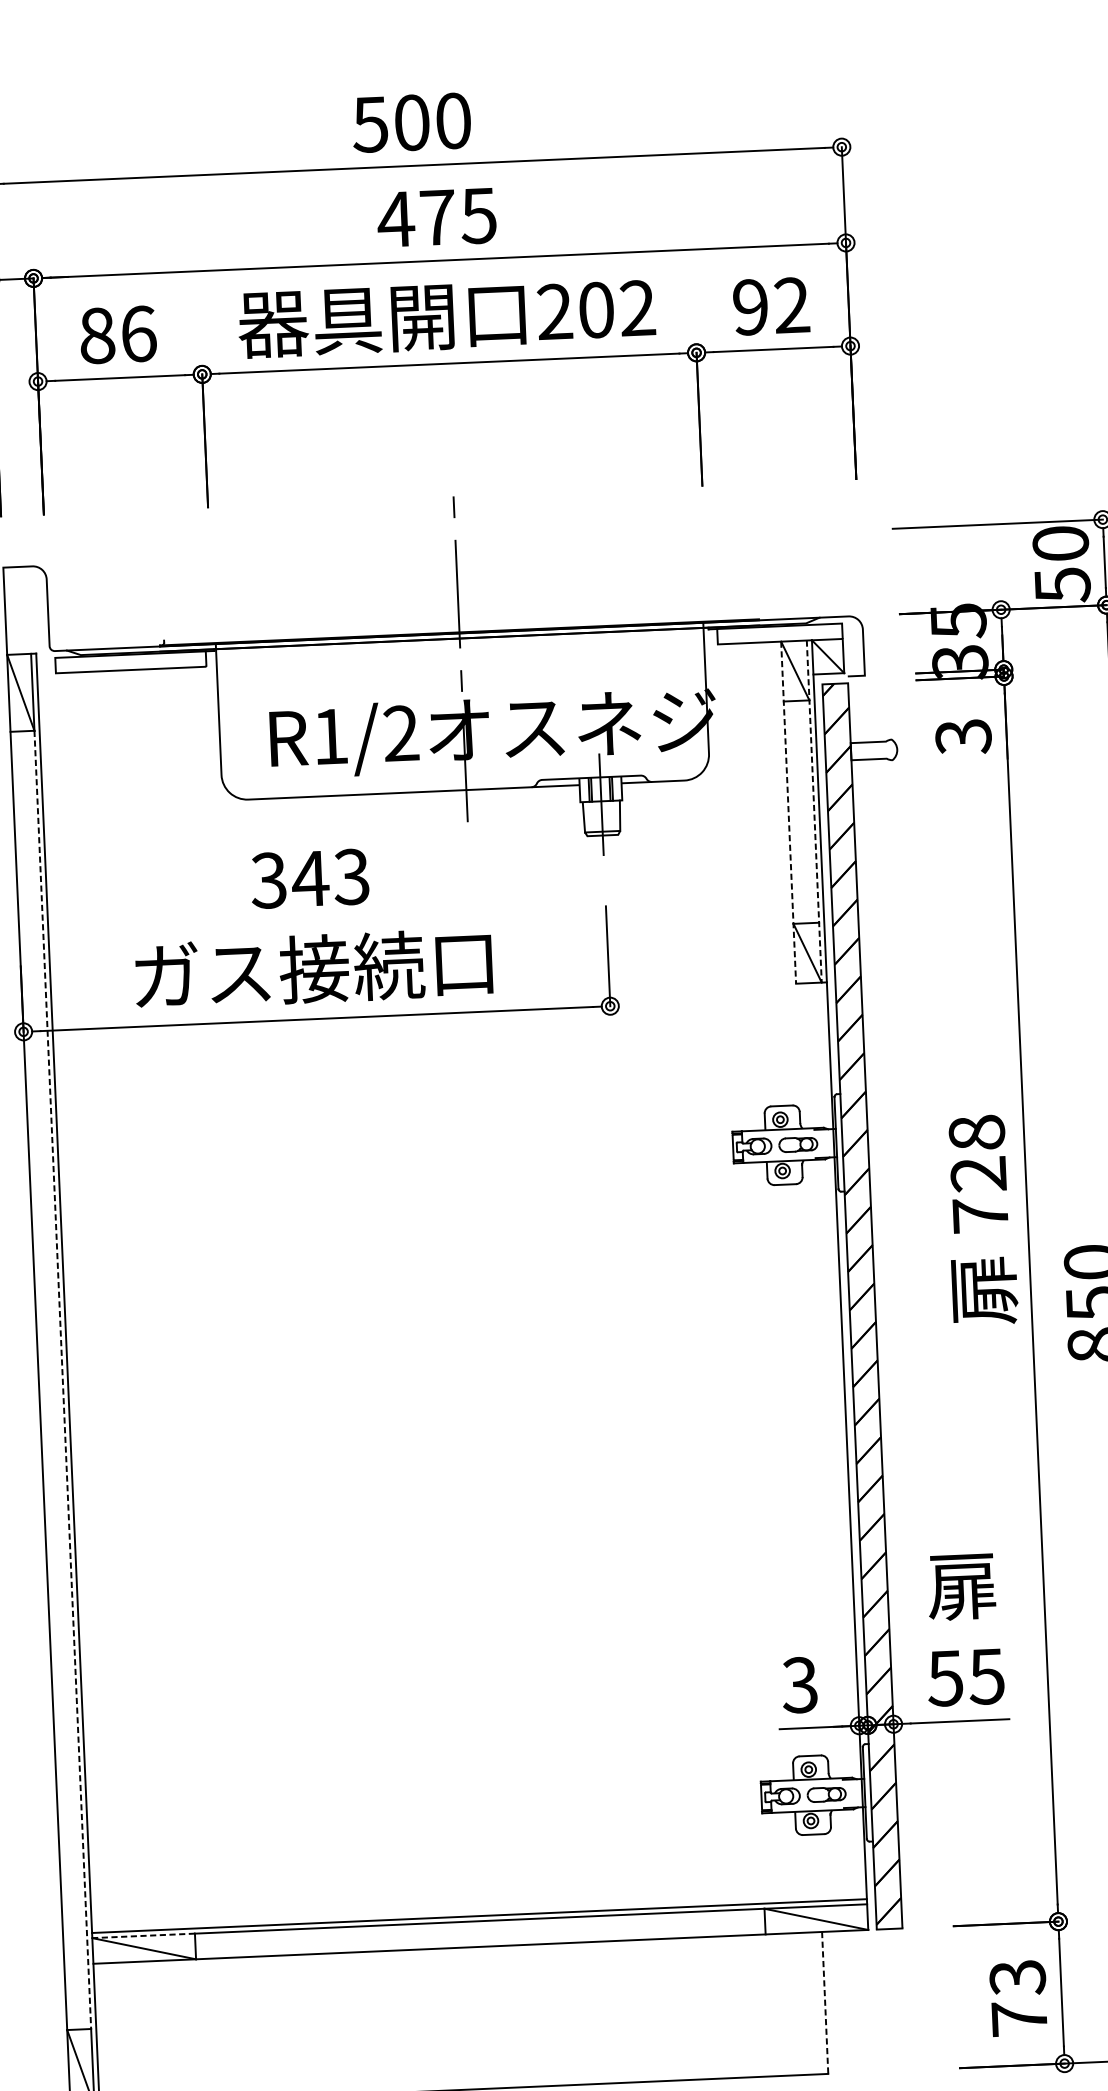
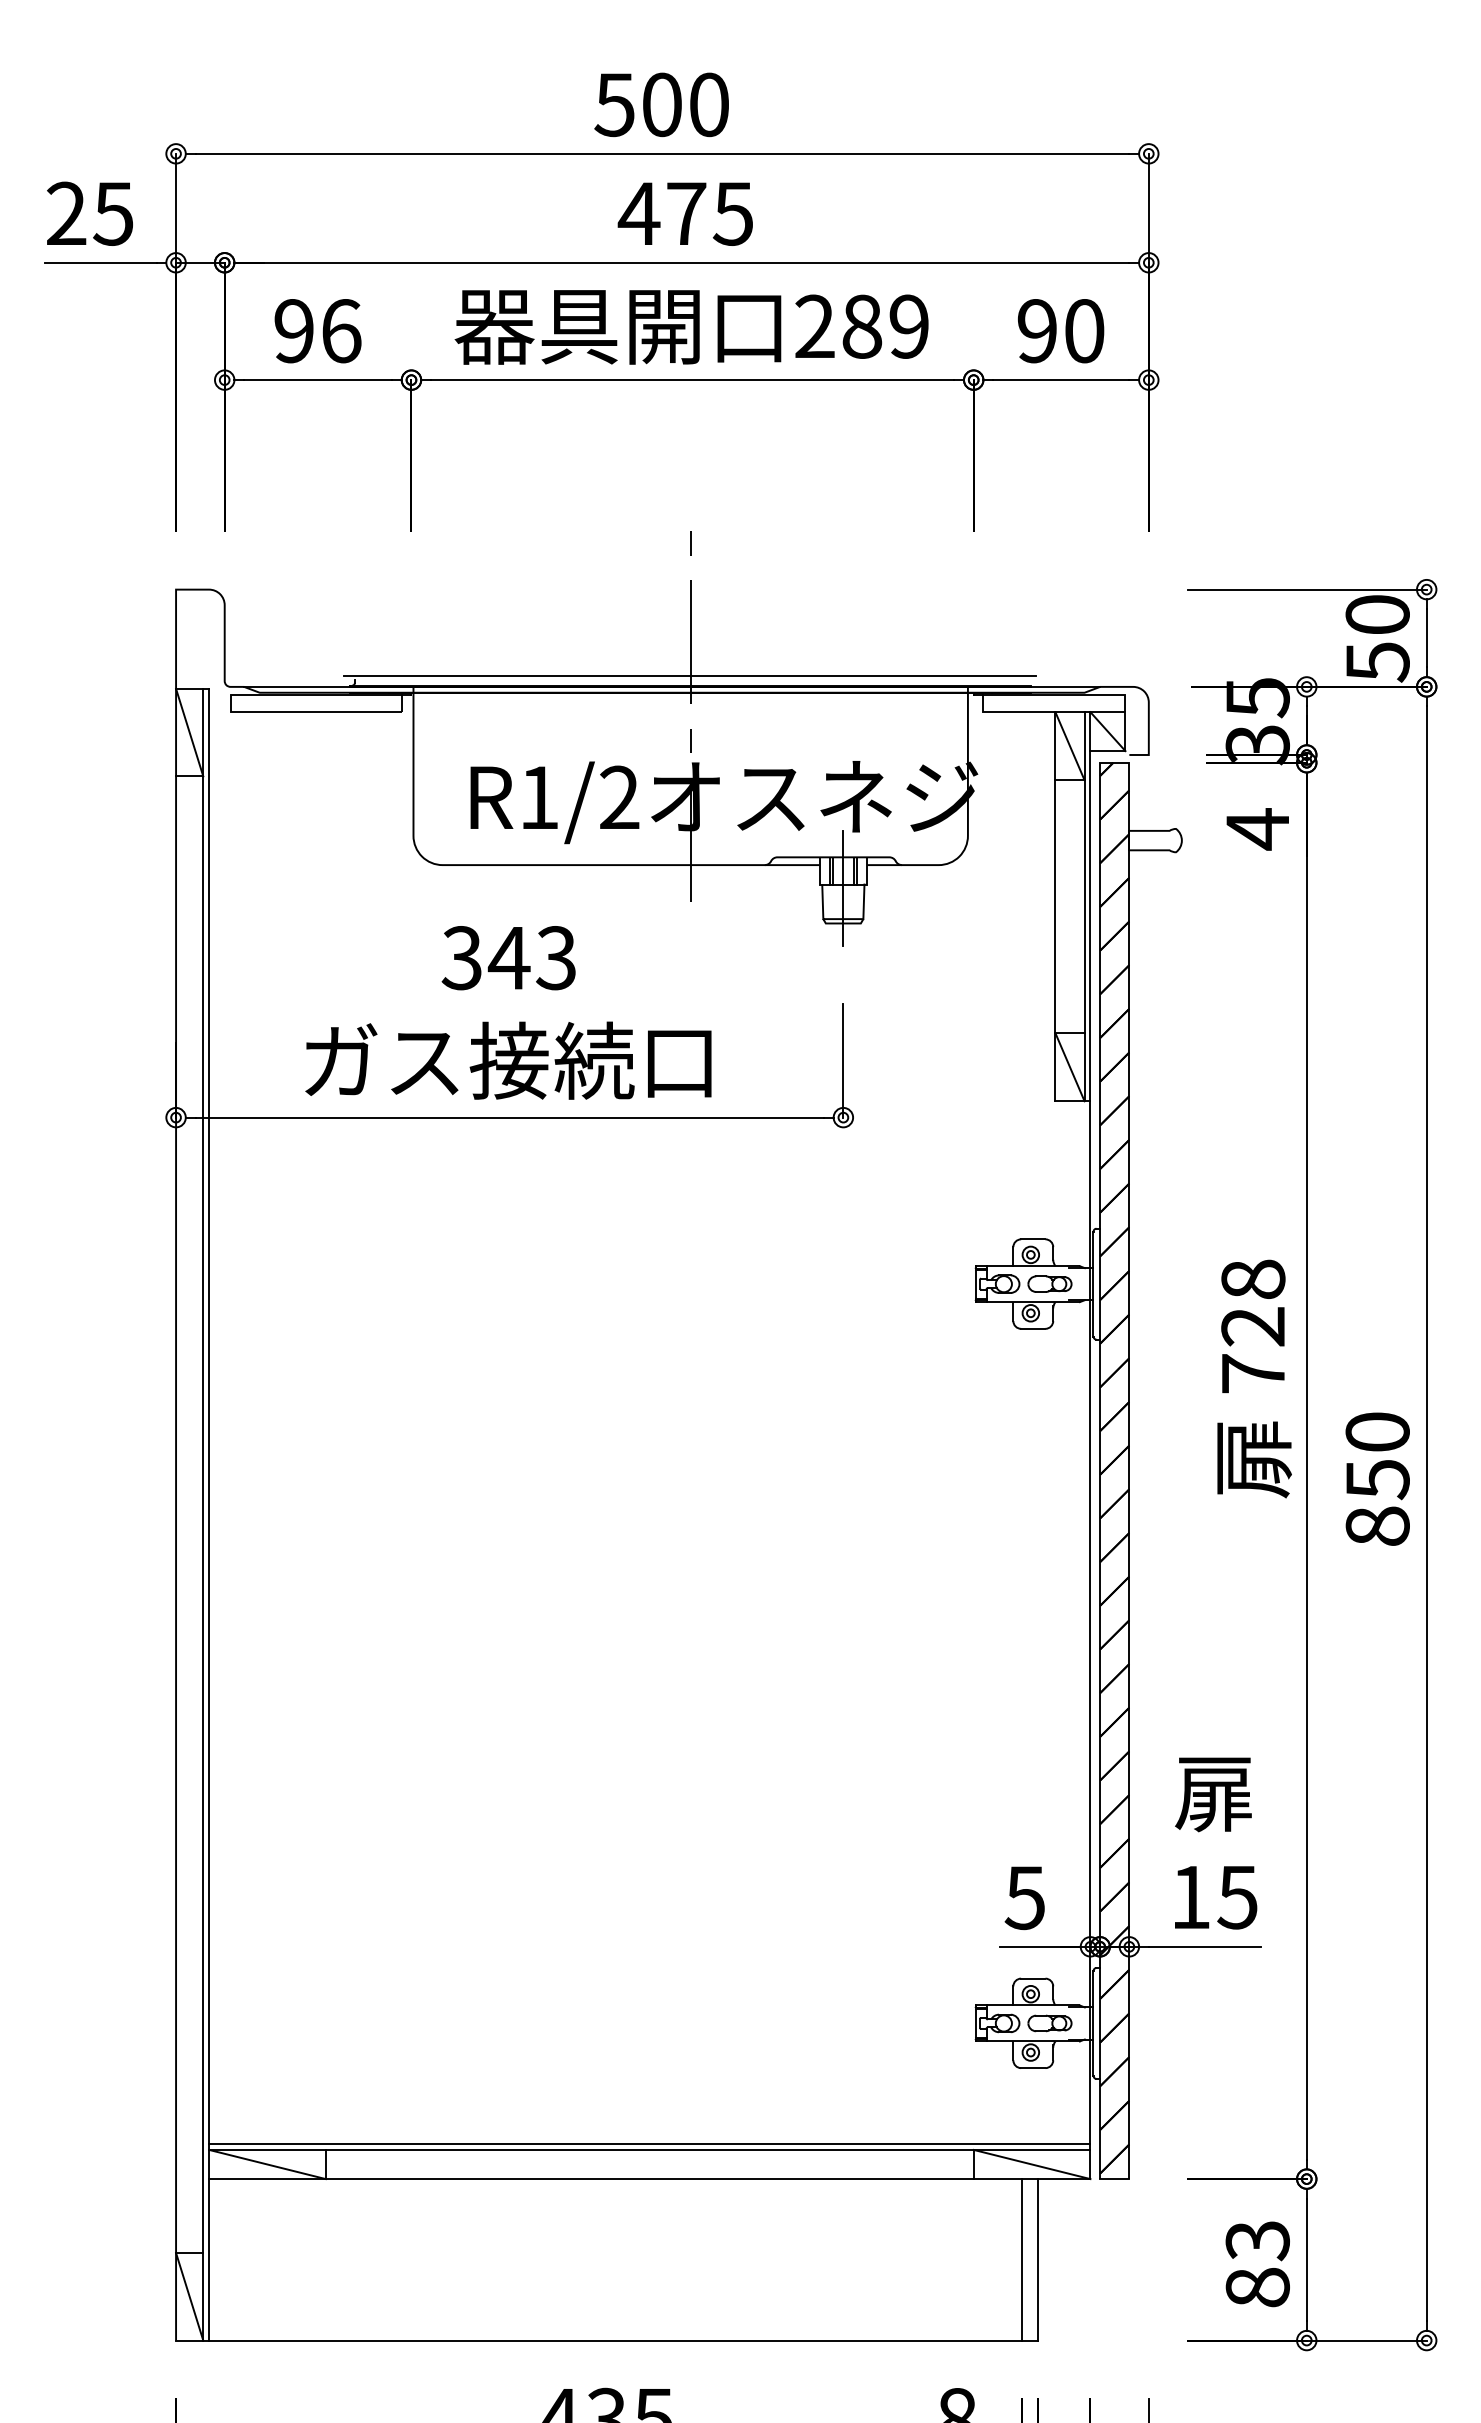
text: (792, 305) -> (1084, 331), 92 -> 90
text: (616, 309) -> (885, 326), 202 -> 289
text: (97, 336) -> (294, 331), 86 -> 96
line: (458, 623) -> (689, 675), added
text: (963, 737) -> (1257, 829), 3 -> 4
line: (814, 811) -> (1084, 906), dashed -> solid
line: (788, 812) -> (1055, 906), dashed -> solid
line: (63, 1380) -> (203, 1515), dashed -> solid
text: (945, 1678) -> (1190, 1897), 55 -> 15
text: (799, 1684) -> (1024, 1897), 3 -> 5
line: (143, 1935) -> (267, 2149), dashed -> solid
line: (824, 2002) -> (1037, 2259), dashed -> solid
line: (811, 2003) -> (1022, 2259), added
text: (1019, 2018) -> (1257, 2287), 73 -> 83

